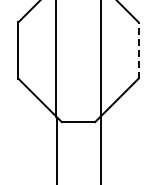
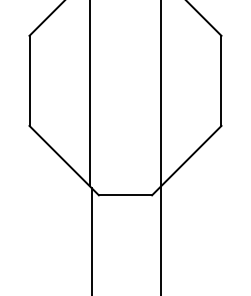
line: (138, 50) -> (221, 80), dashed -> solid

